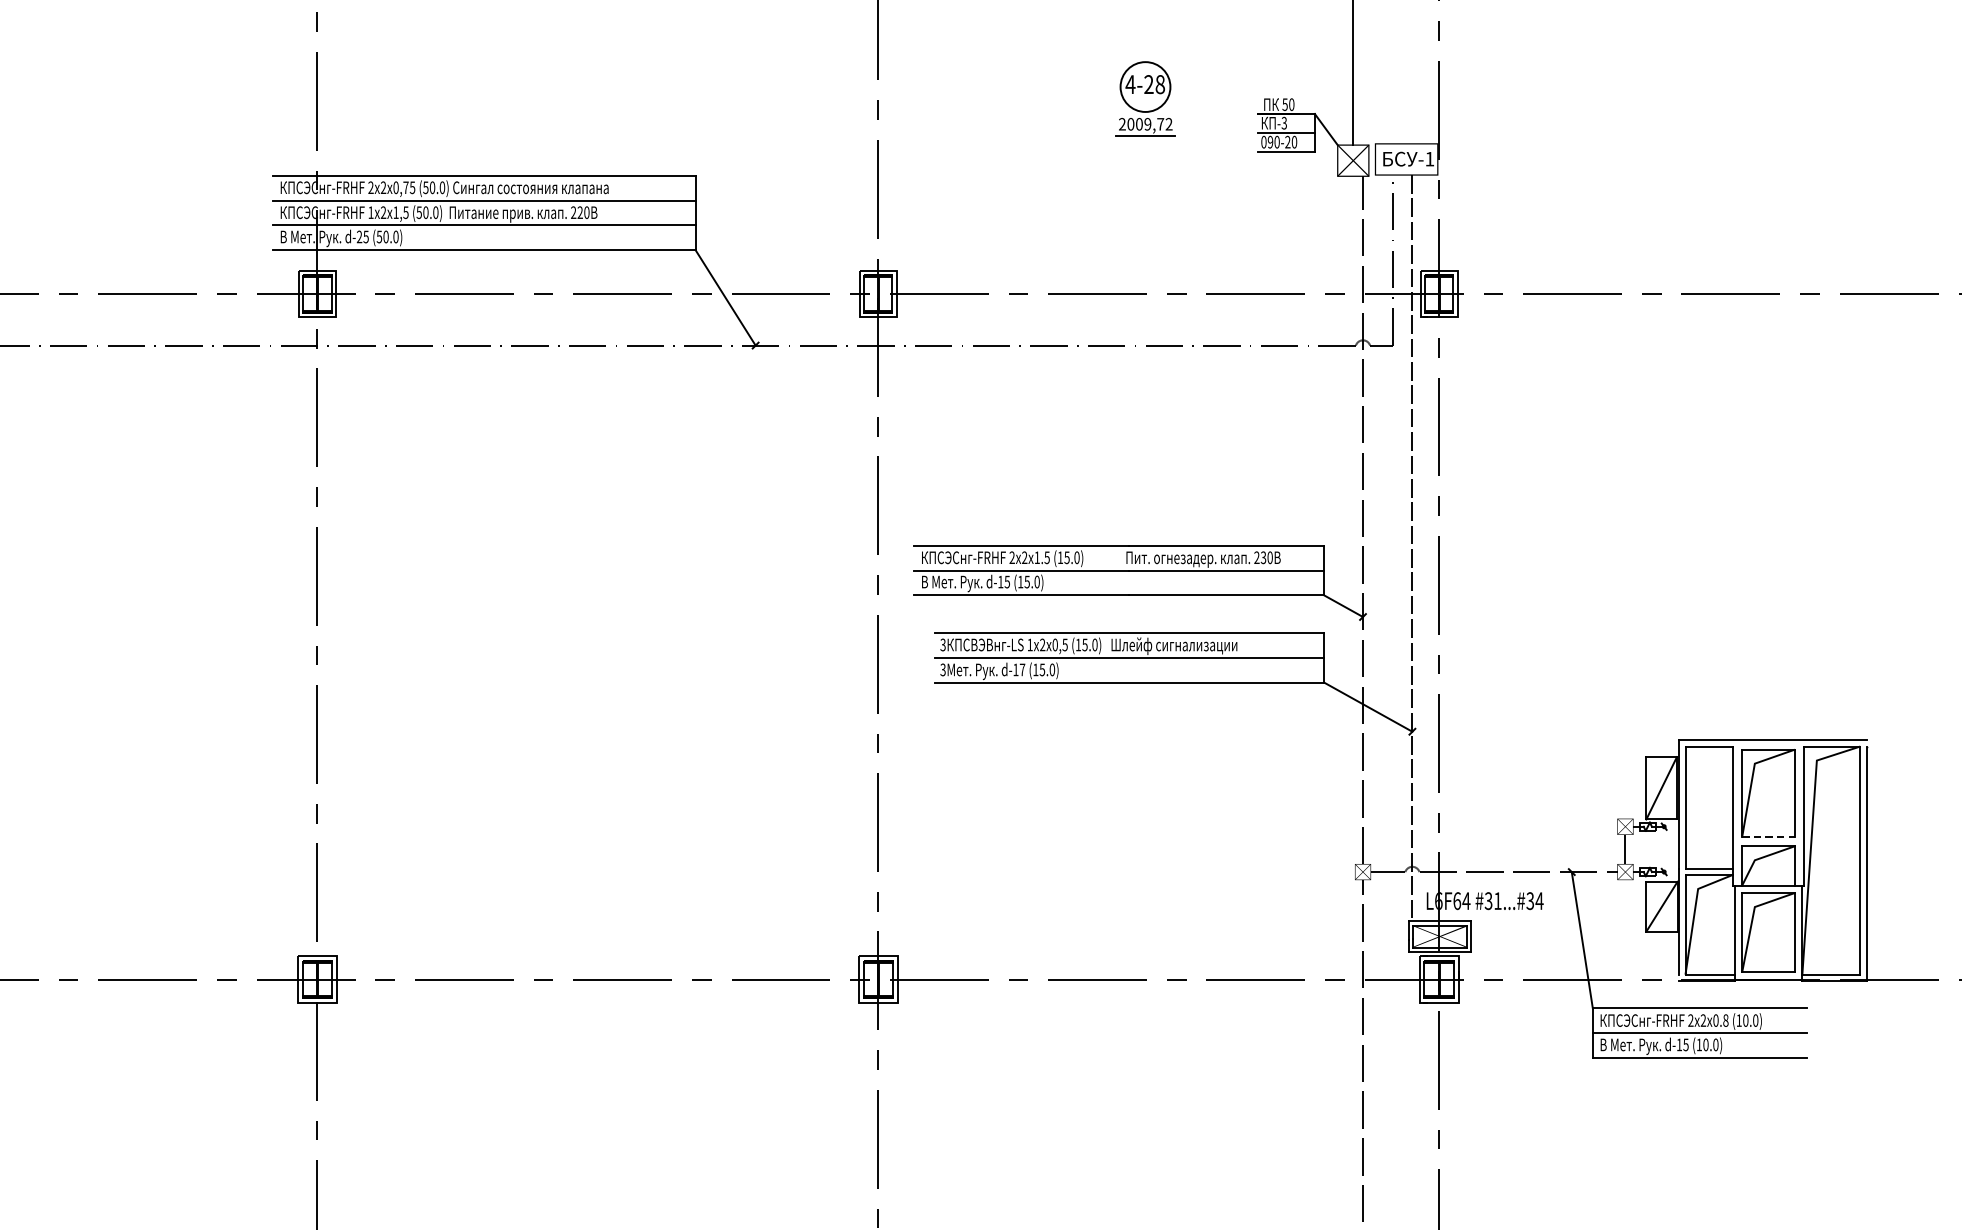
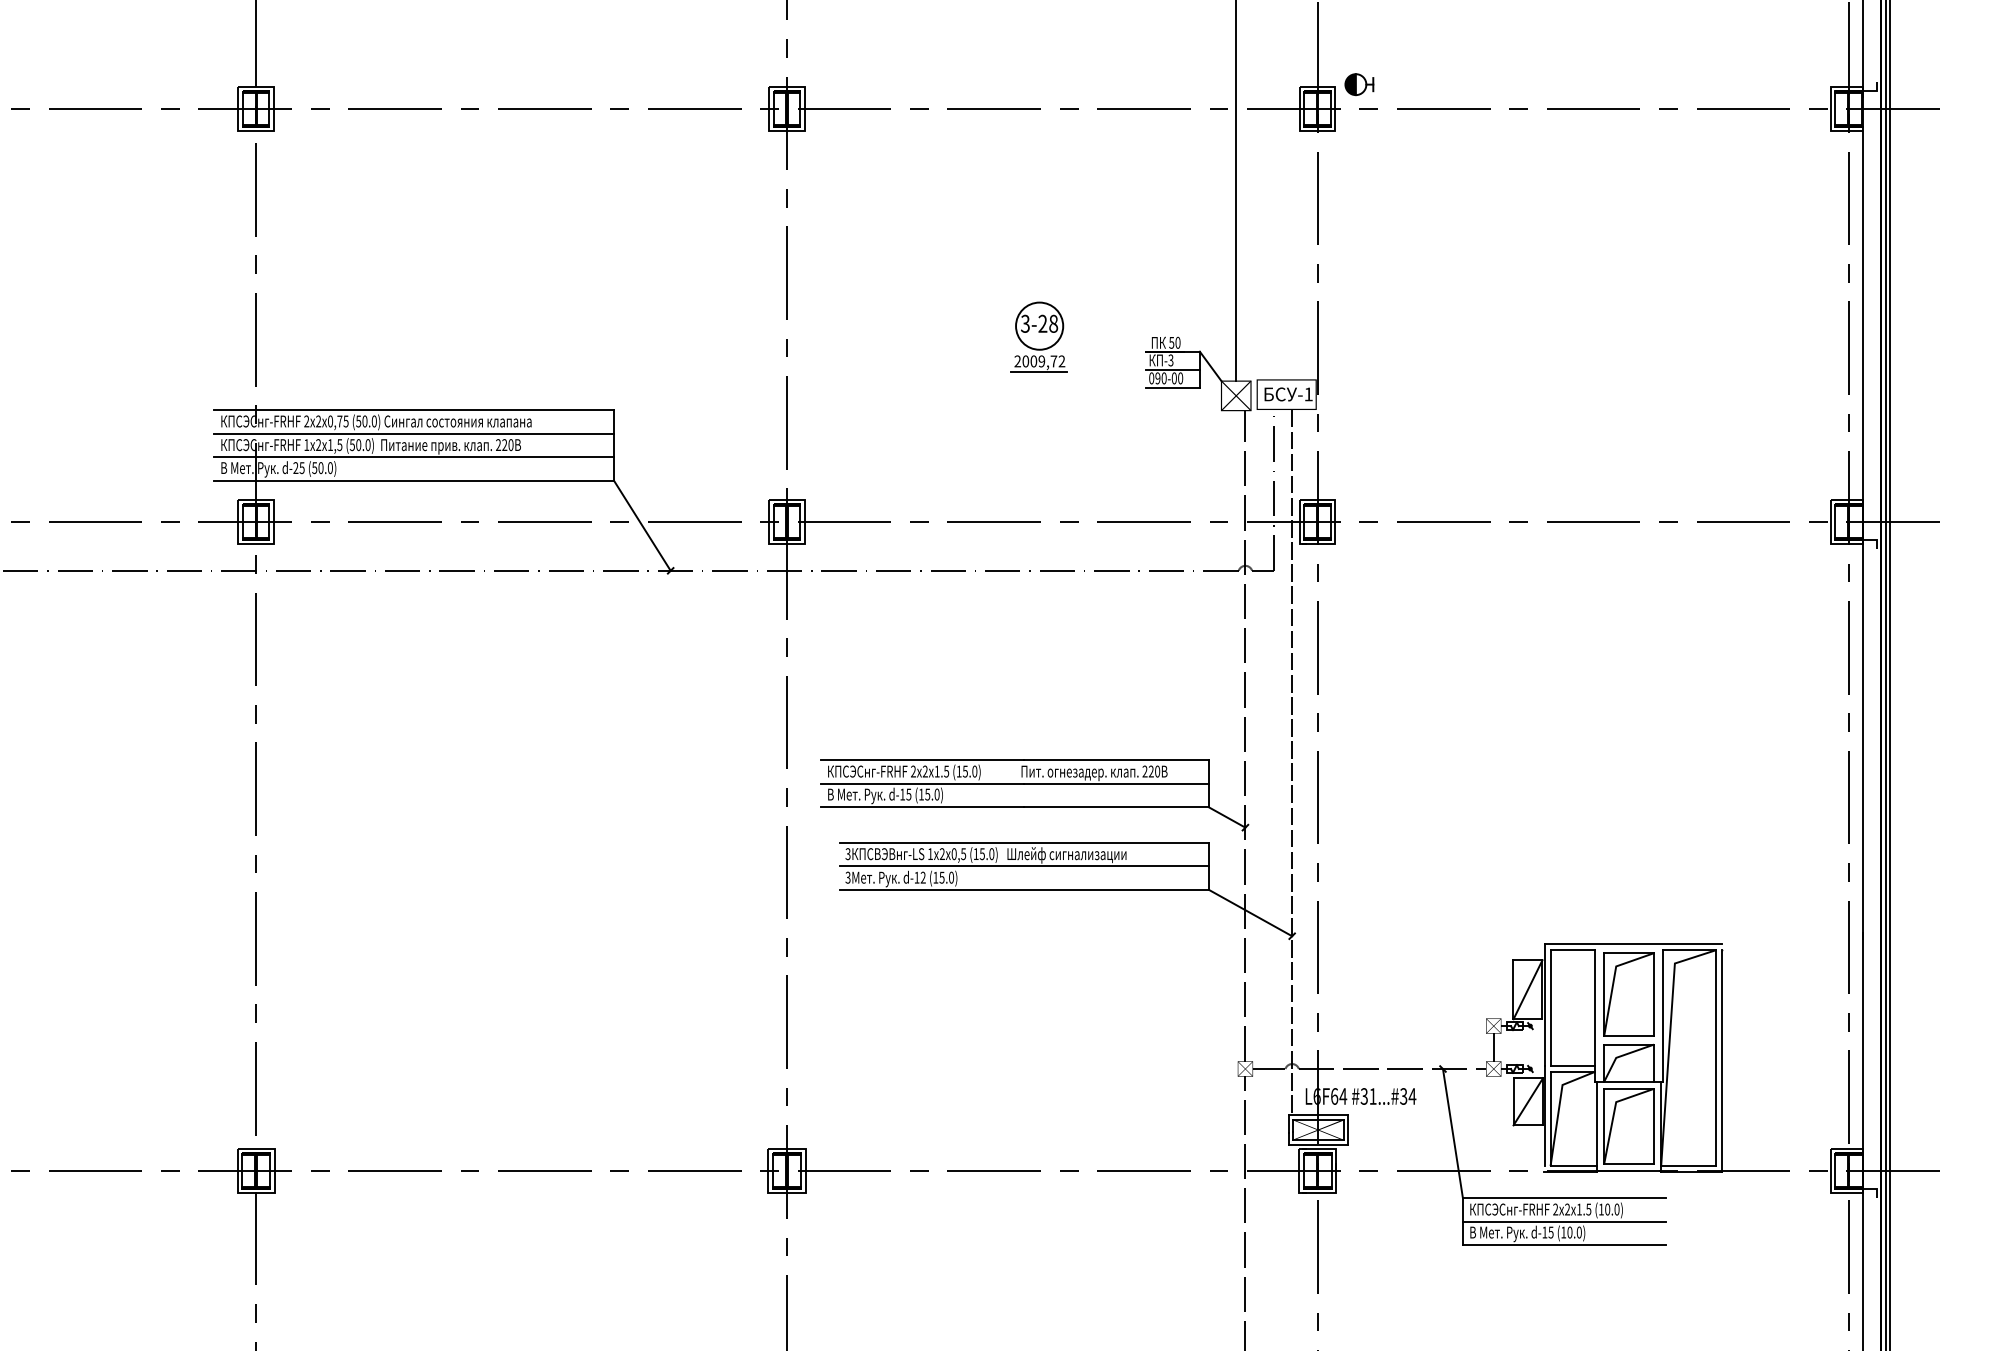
text: (1130, 84) -> (1025, 323), 4-28 -> 3-28
text: (1286, 142) -> (1173, 378), 090-20 -> 090-00
text: (1262, 558) -> (1150, 772), 230 -> 220
text: (1021, 669) -> (922, 877), d-17 -> d-12
line: (1768, 836) -> (1629, 1035), dashed -> solid
text: (1721, 1020) -> (1584, 1209), 0.8 -> 1.5

